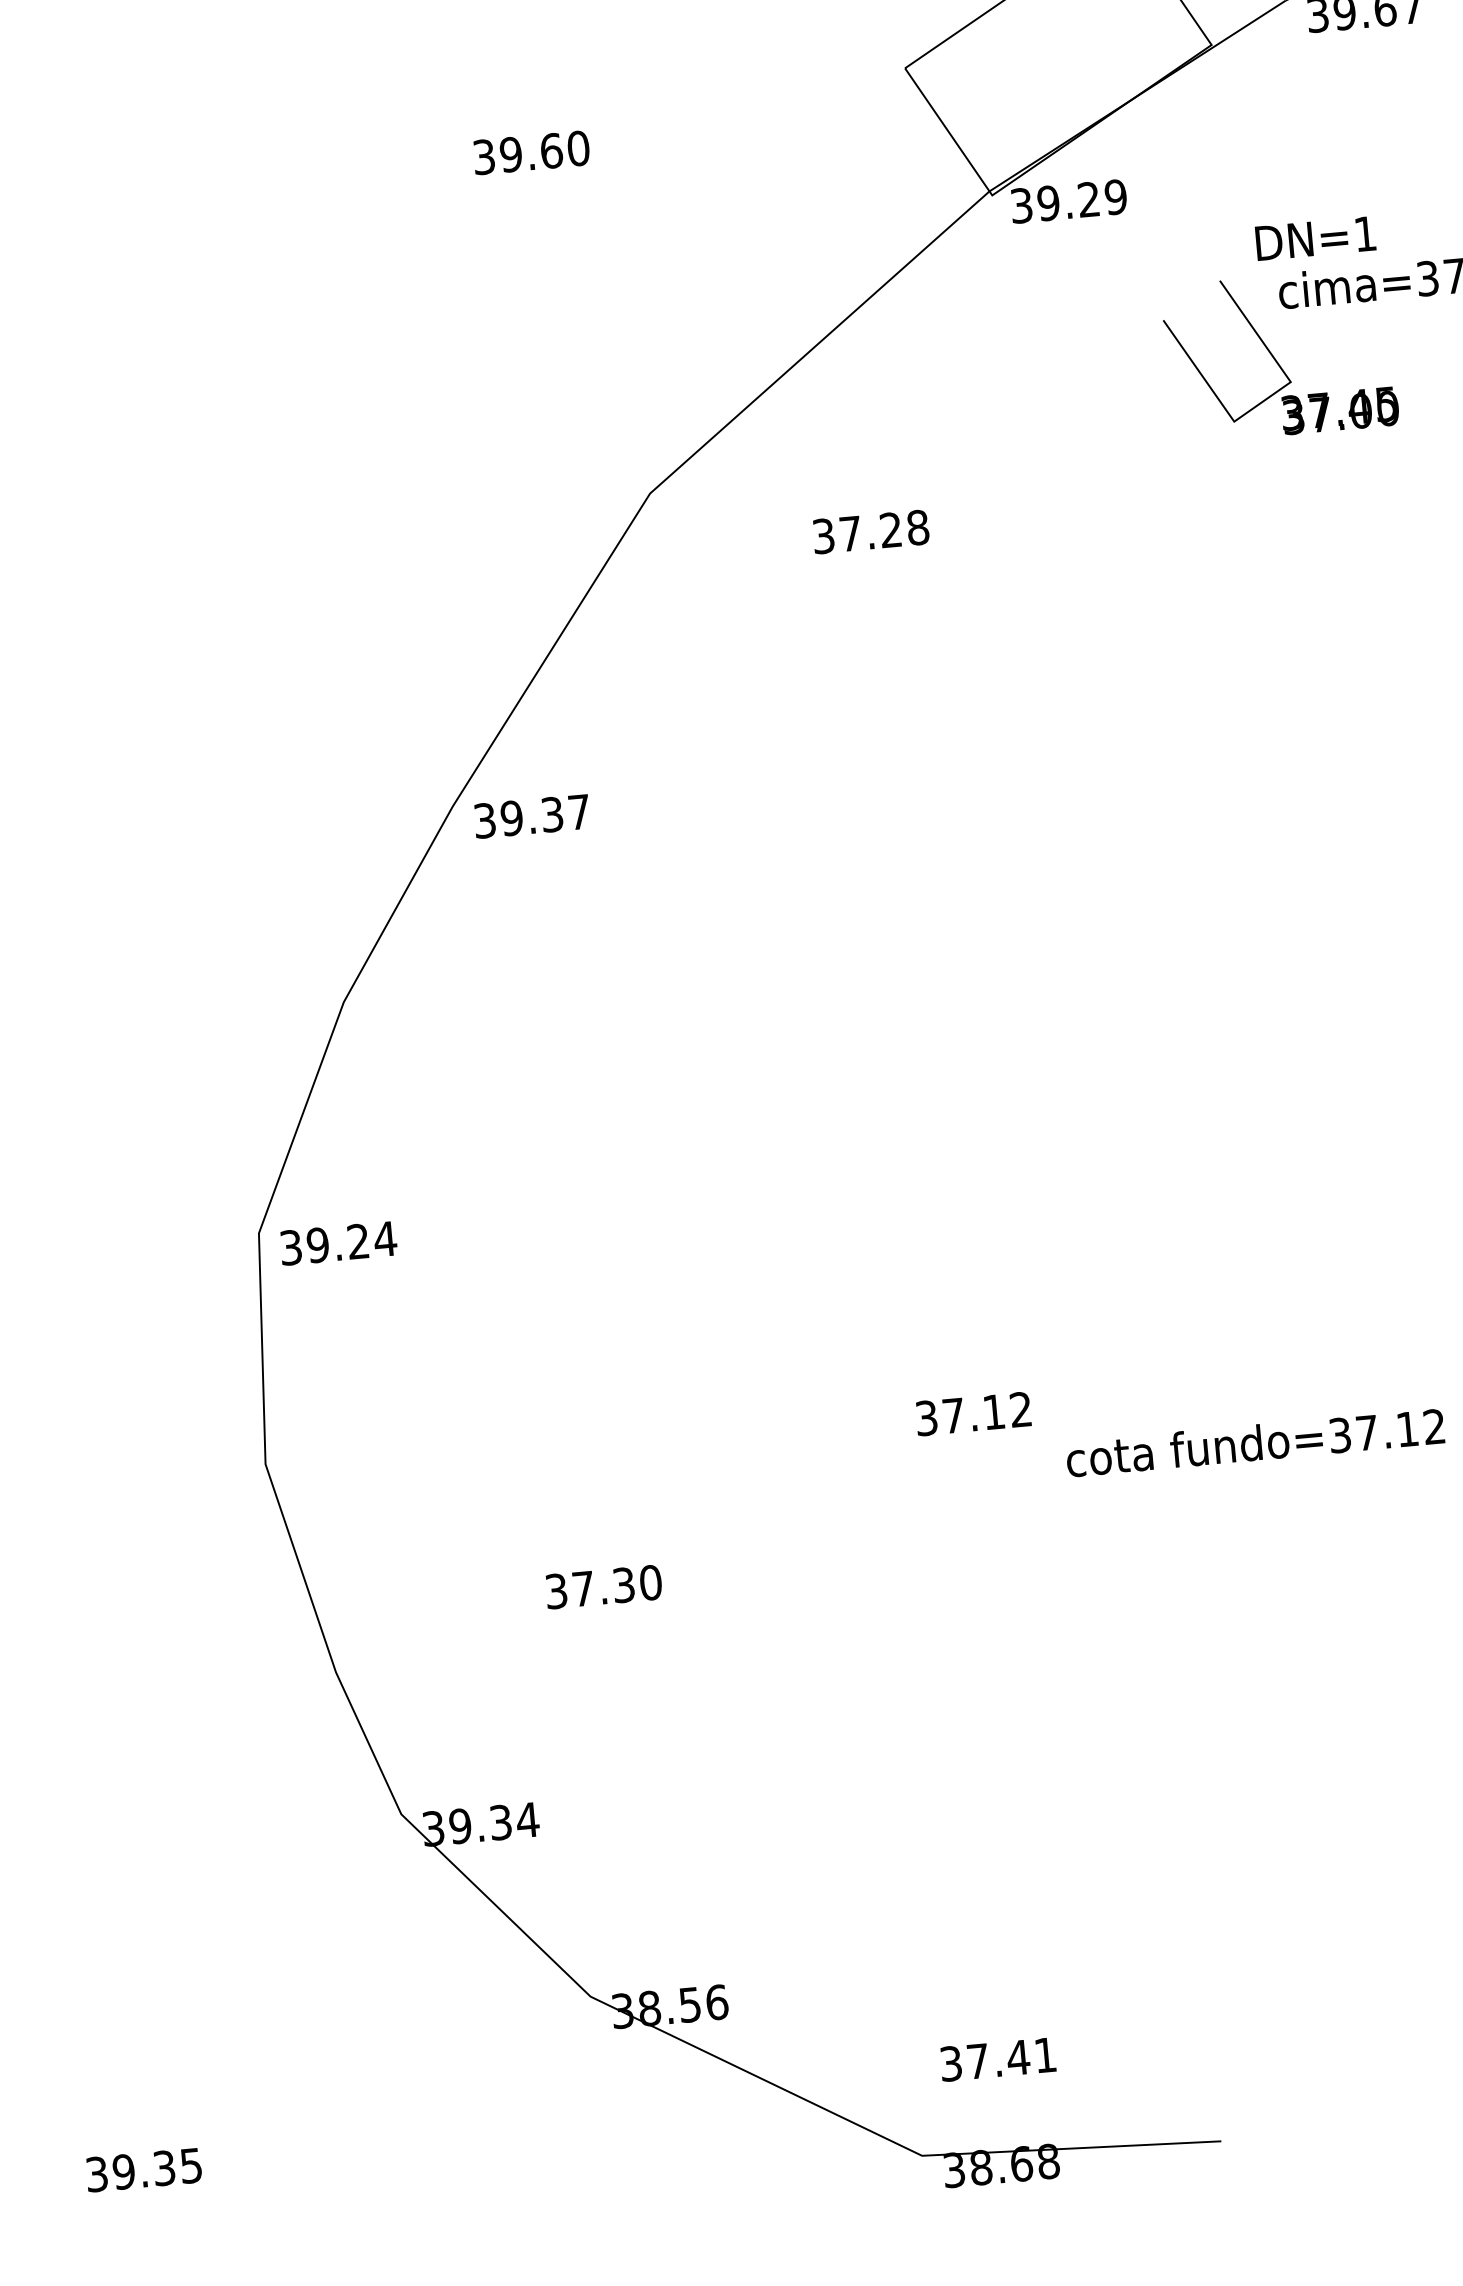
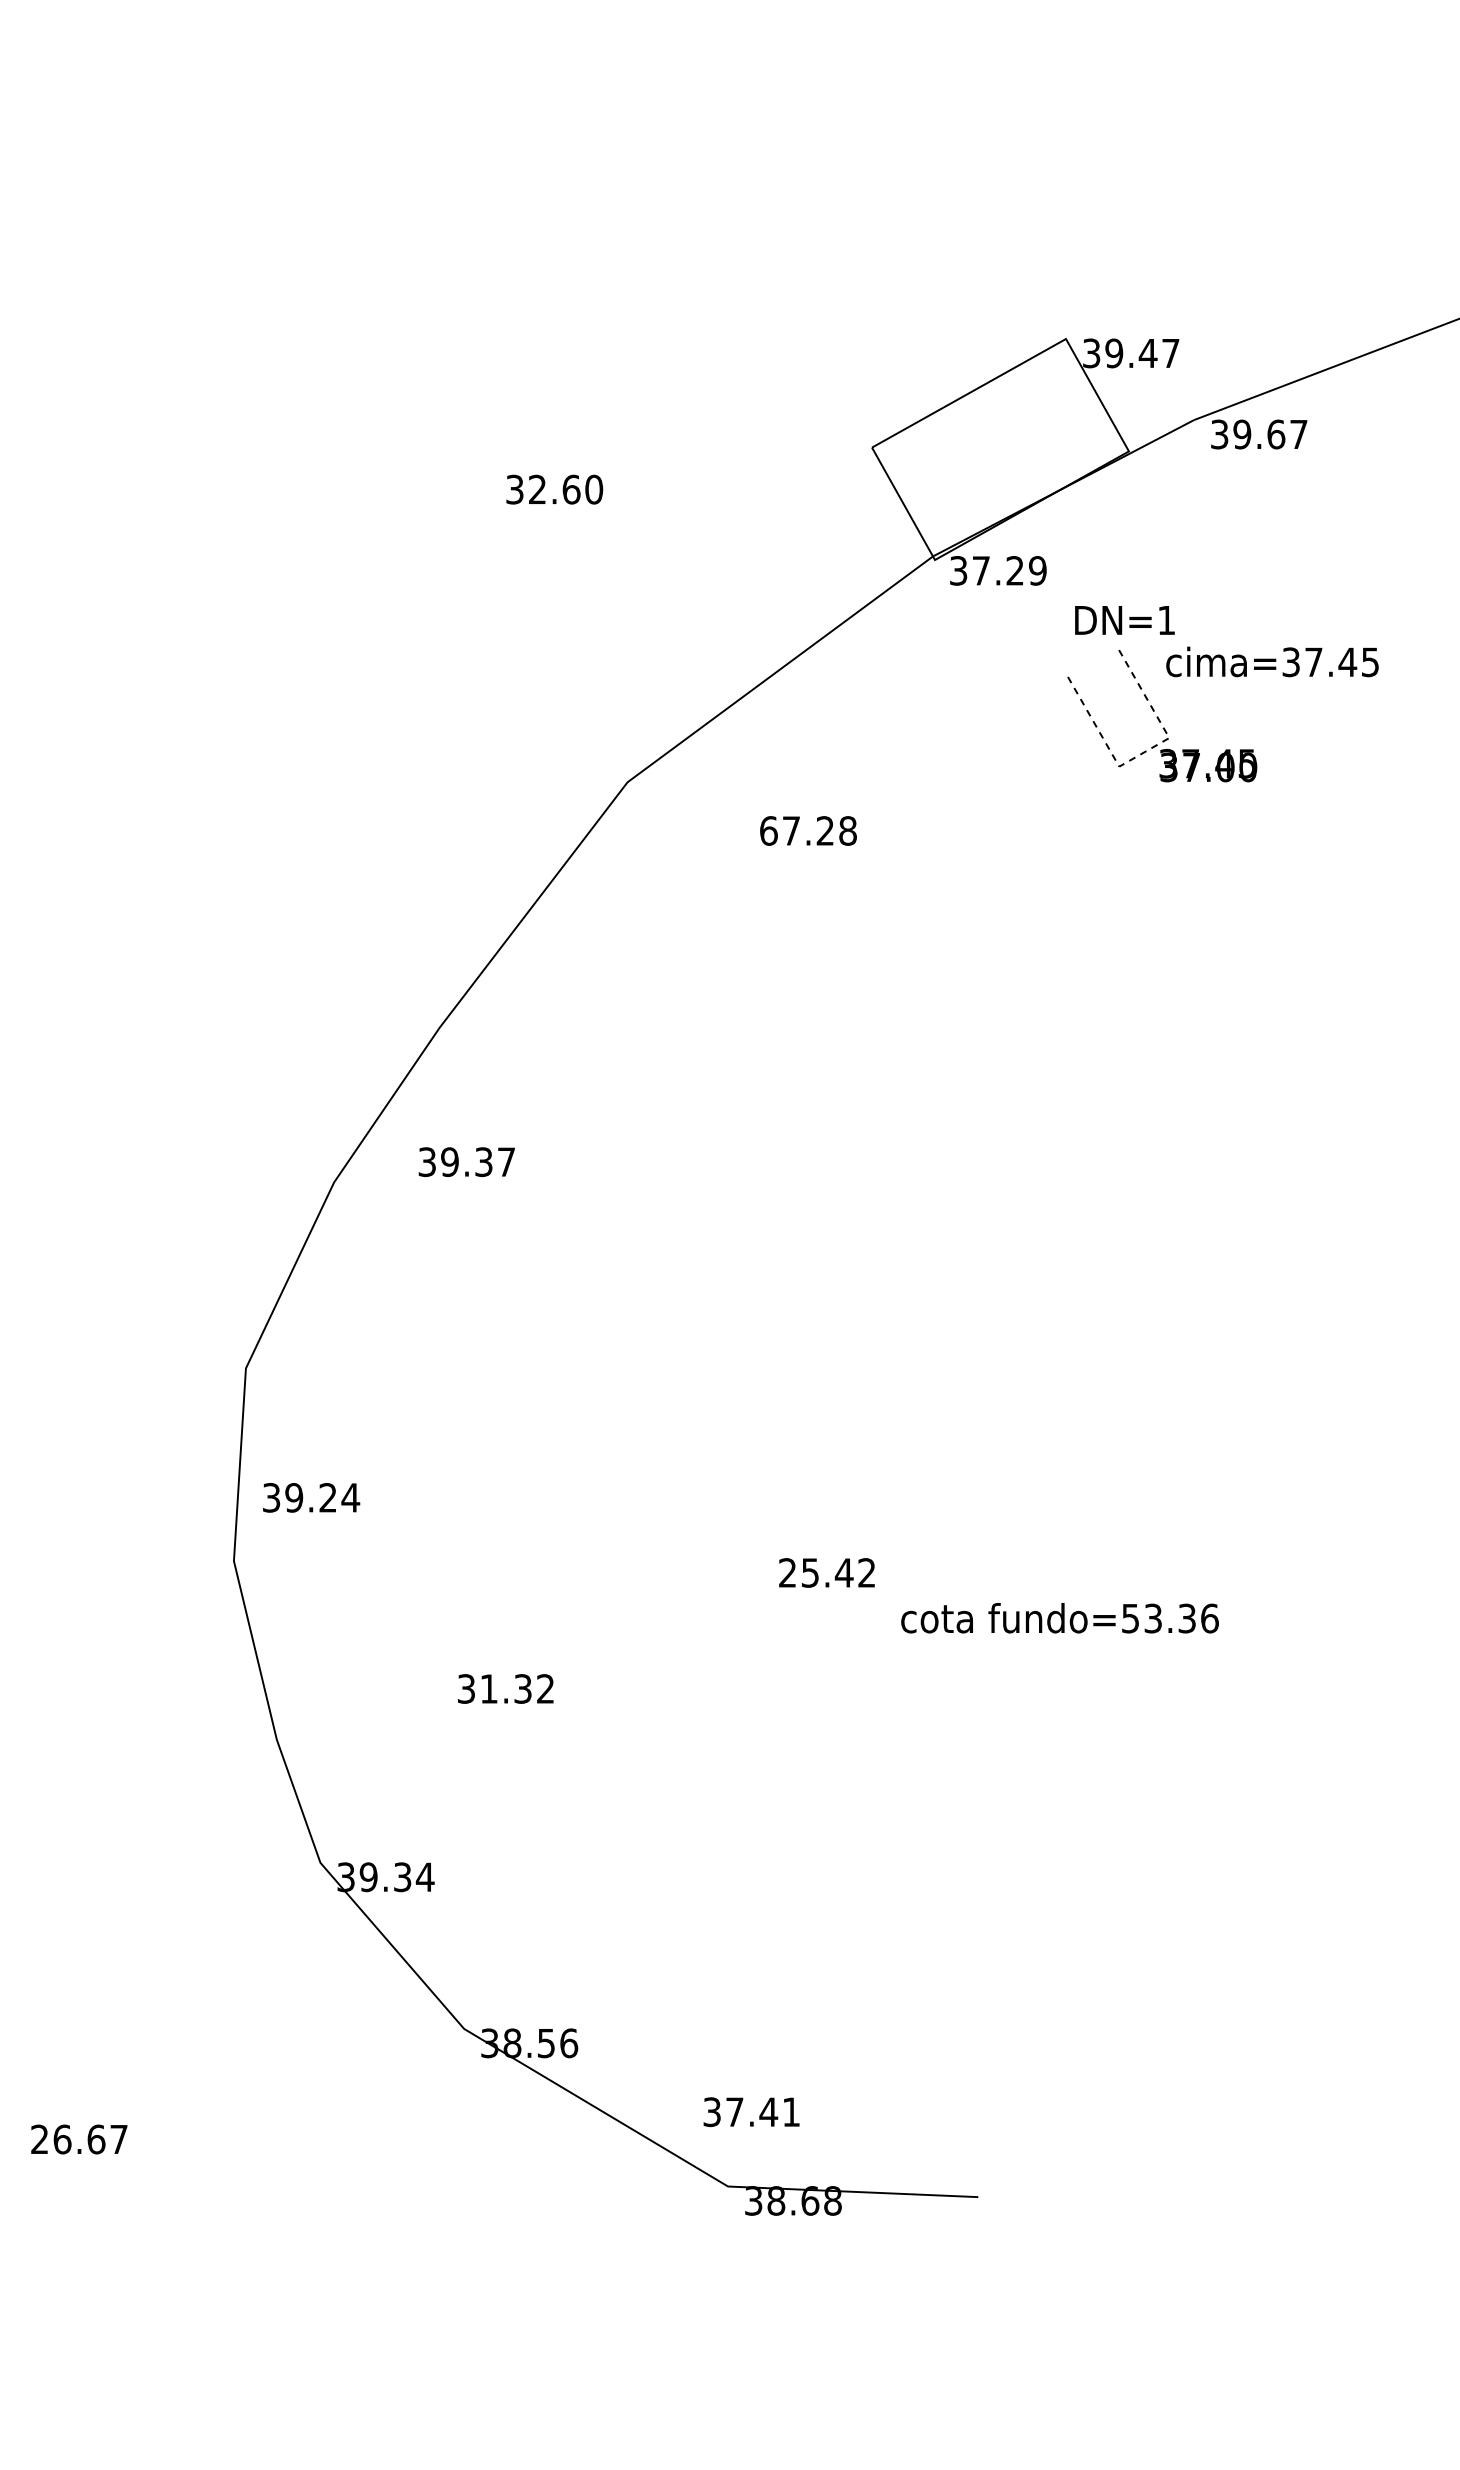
text: (511, 154) -> (537, 489), 39.60 -> 32.60
text: (1048, 202) -> (981, 570), 39.29 -> 37.29
text: (1315, 238) -> (1124, 620), moved
line: (1262, 402) -> (1144, 752), solid -> dashed
text: (823, 535) -> (768, 830), 37.28 -> 67.28
text: (531, 815) -> (466, 1161), moved
text: (338, 1242) -> (311, 1497), moved
text: (960, 1414) -> (816, 1572), 37.12 -> 25.42
text: (1387, 1431) -> (1170, 1618), fundo=37.12 -> fundo=53.36
text: (617, 1585) -> (517, 1688), 37.30 -> 31.32
text: (997, 2059) -> (751, 2112), moved
text: (144, 2170) -> (79, 2139), 39.35 -> 26.67

